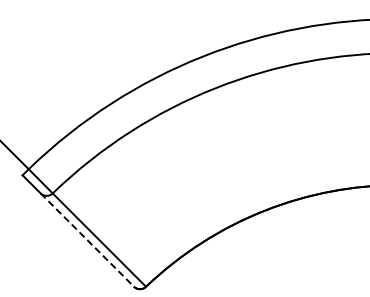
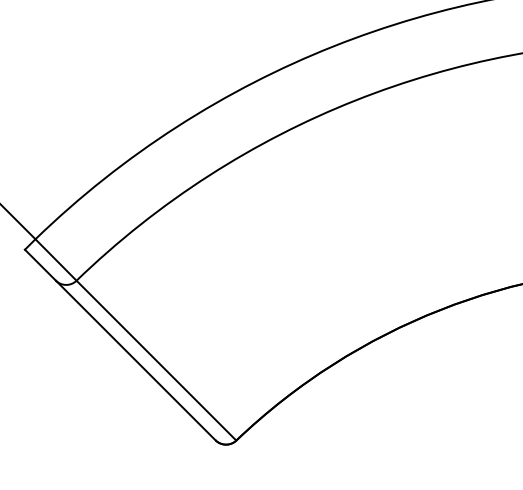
line: (87, 240) -> (136, 361), dashed -> solid

